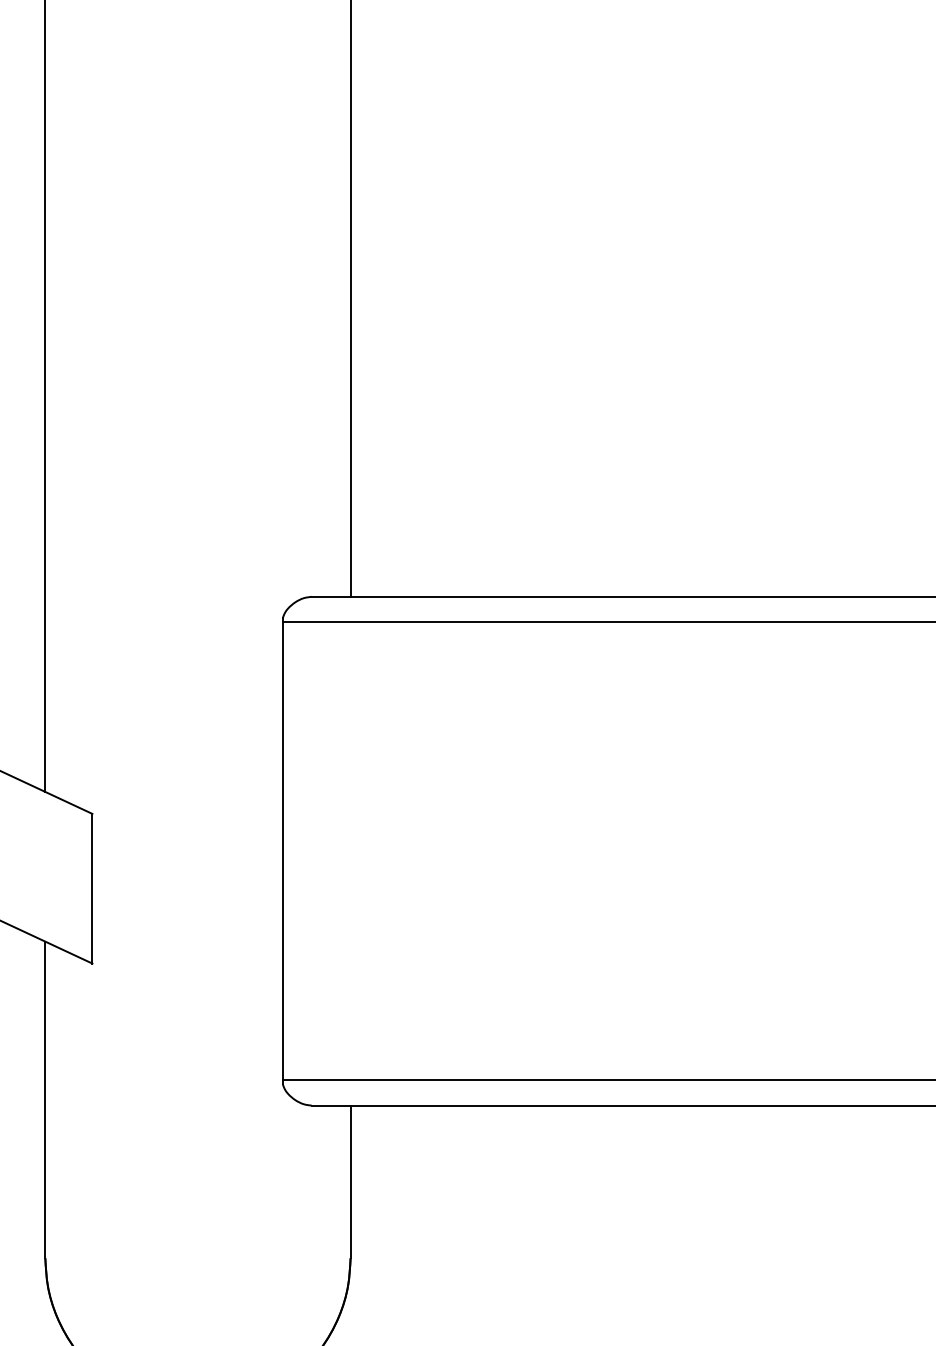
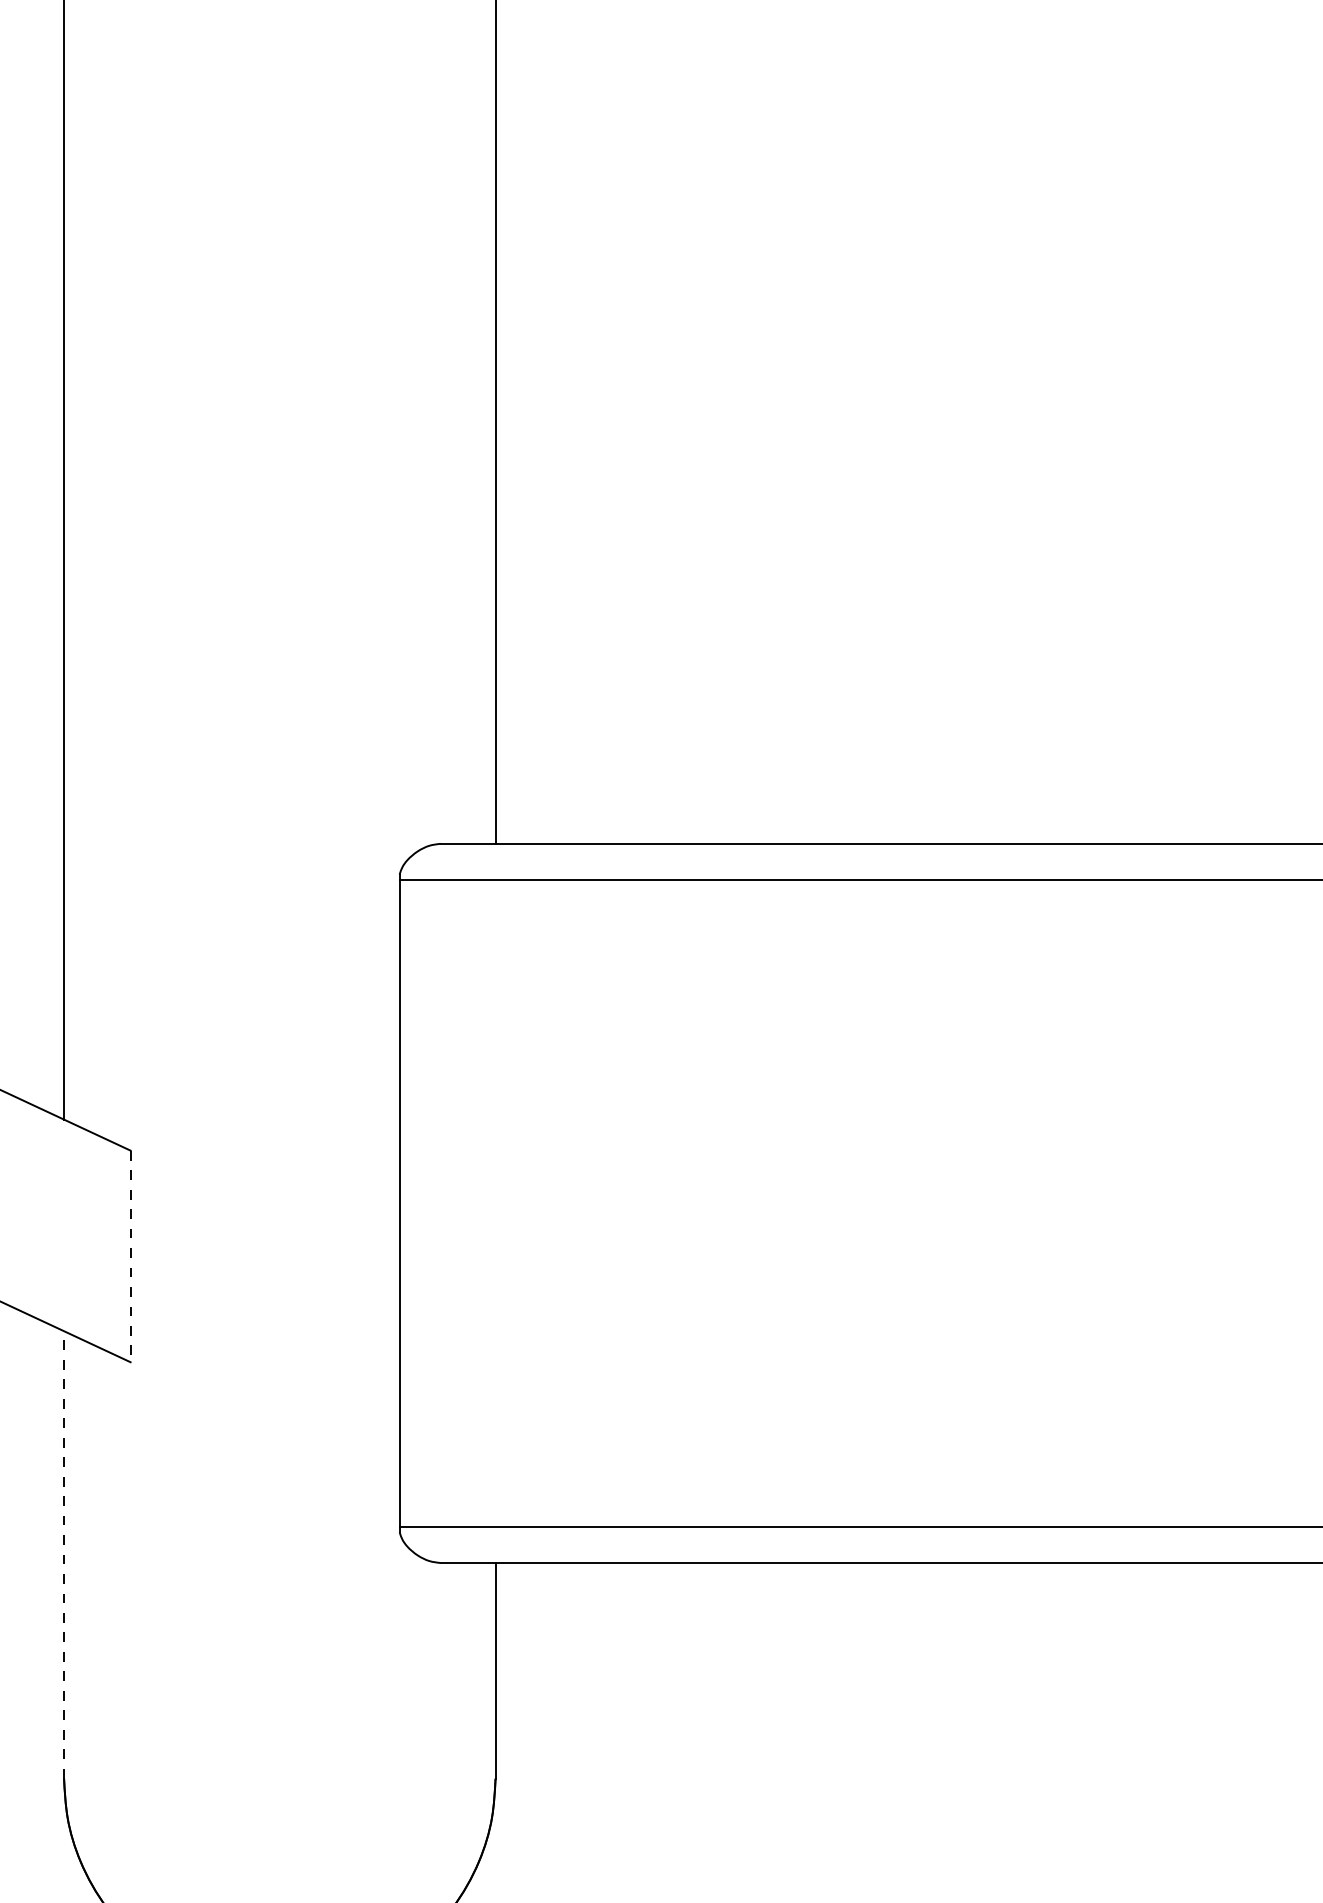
line: (92, 888) -> (130, 1256), solid -> dashed
line: (45, 1099) -> (64, 1554), solid -> dashed

